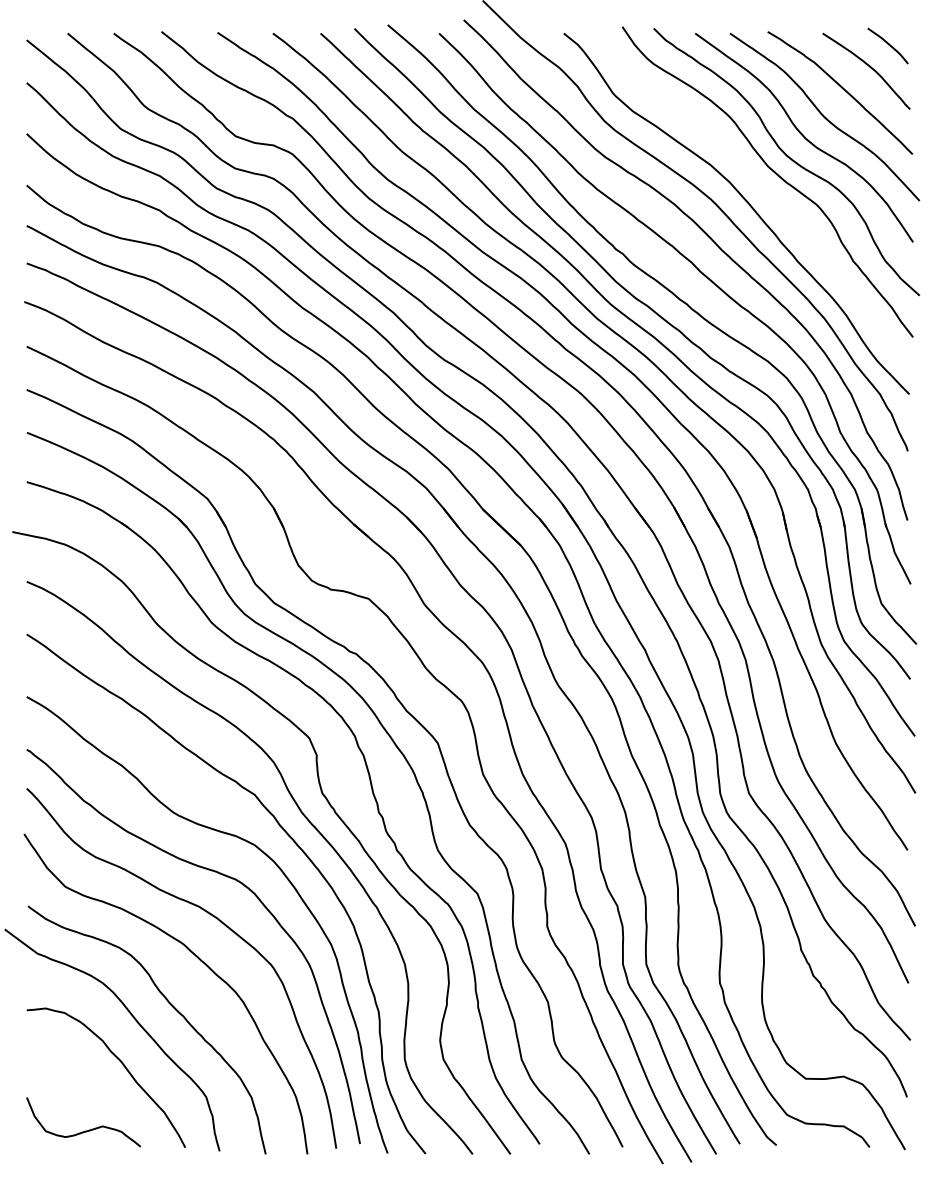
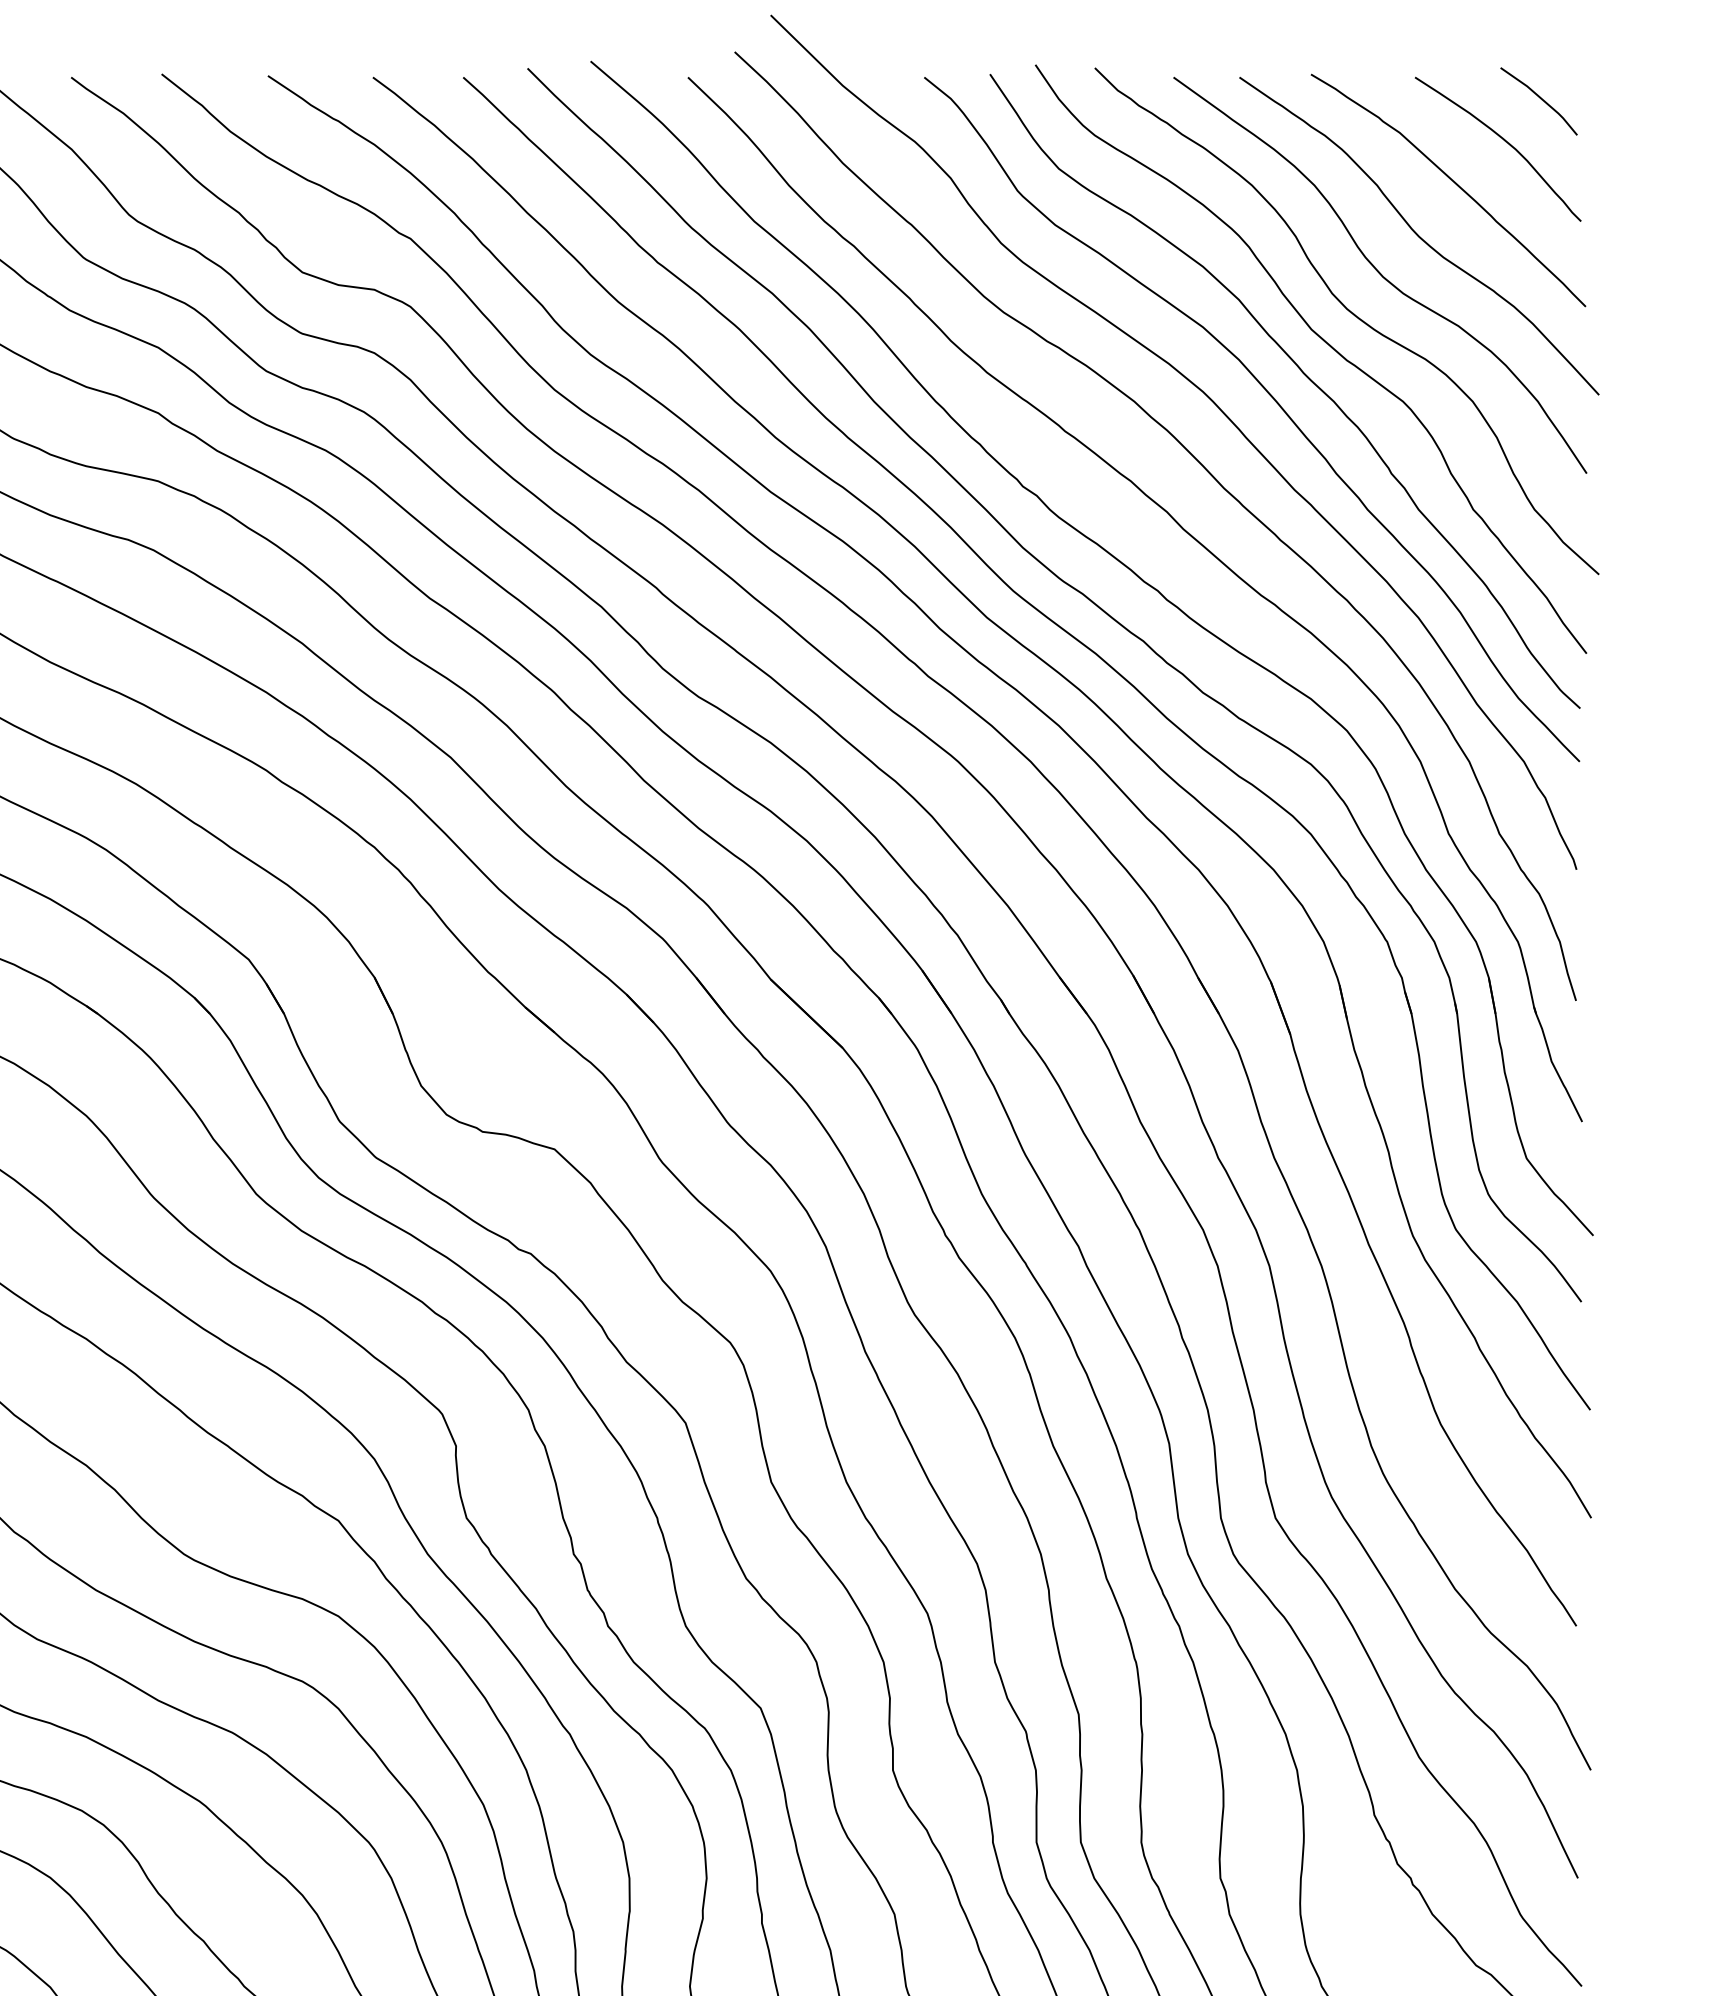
curve: (762, 189) -> (1301, 373), added

